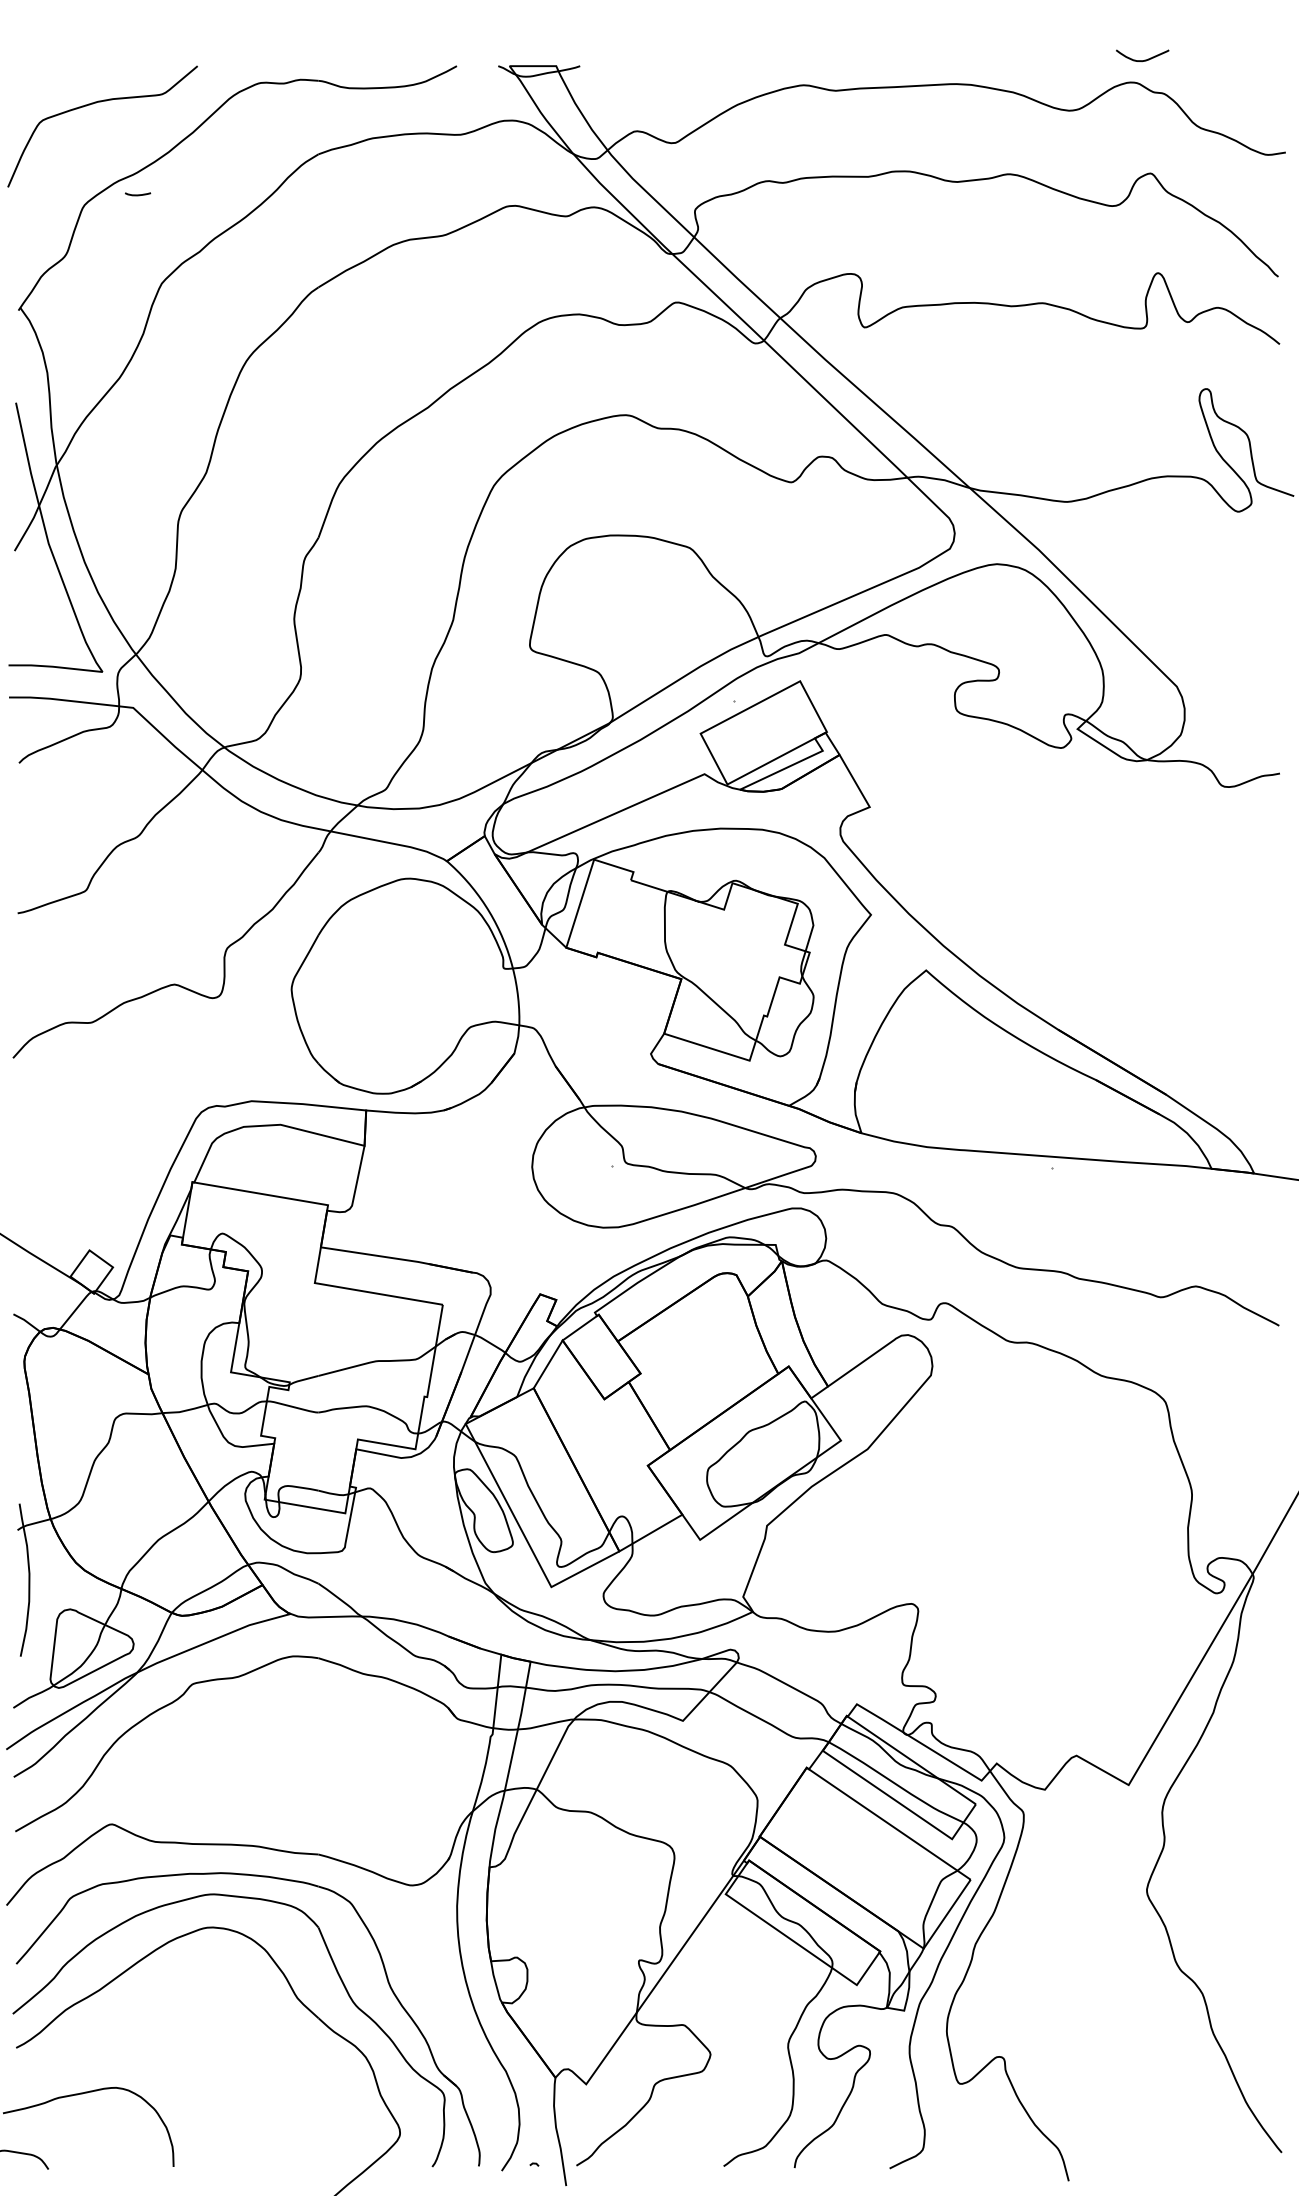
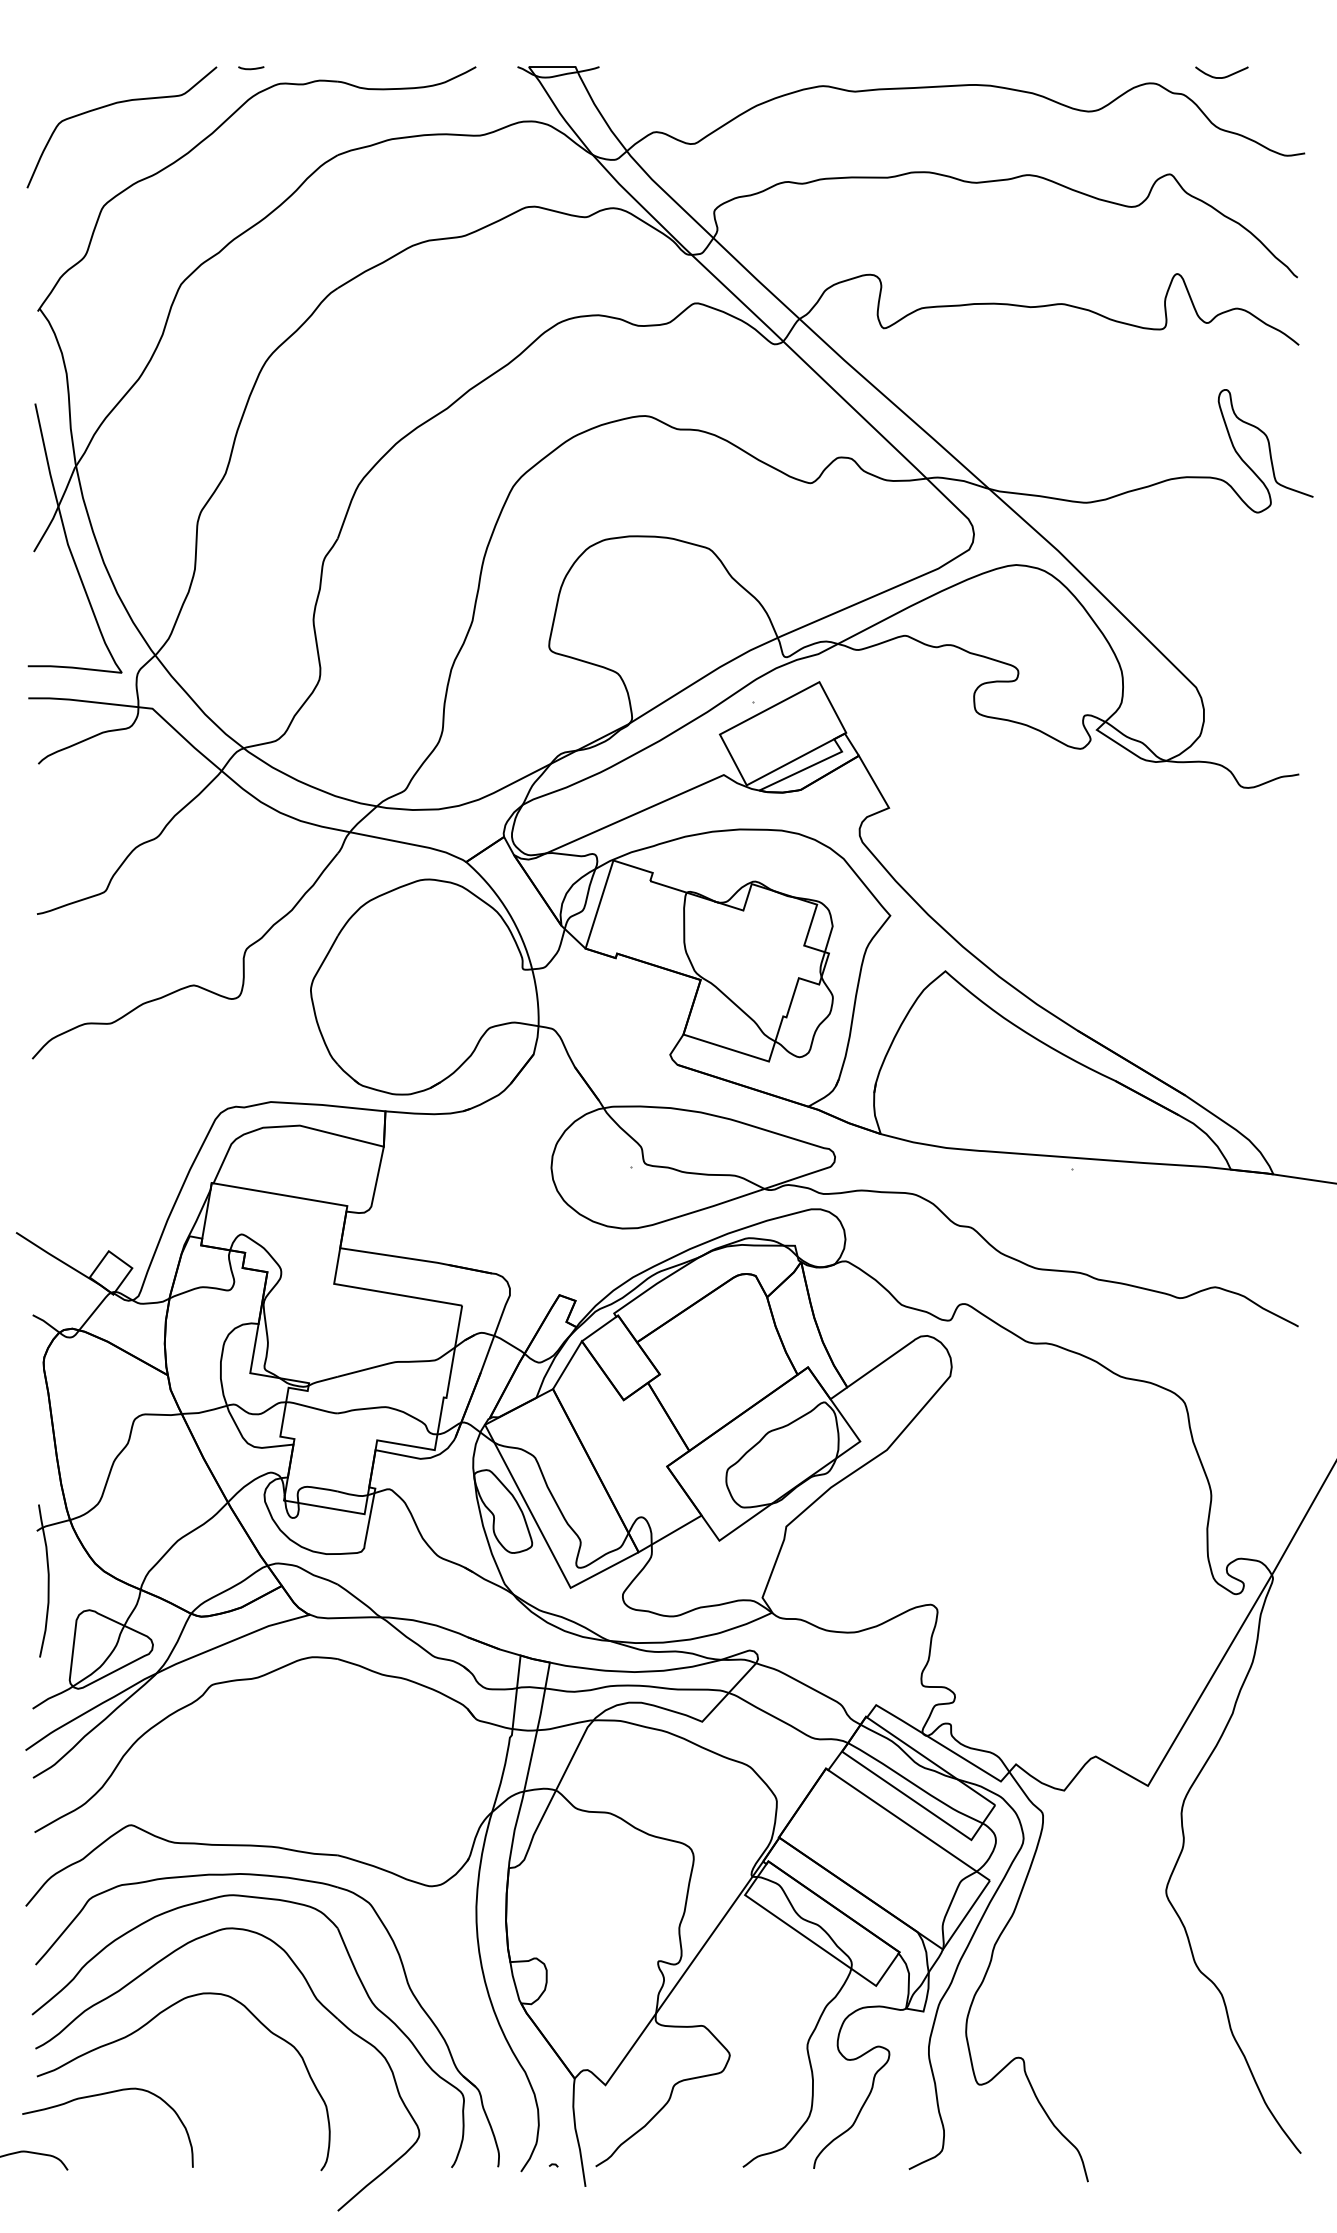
curve: (1144, 59) -> (1223, 76), moved
curve: (138, 194) -> (251, 68), moved
curve: (127, 2024) -> (146, 2025), added

